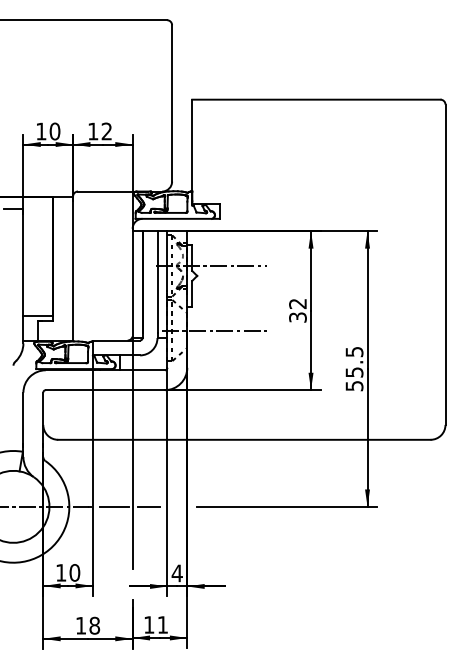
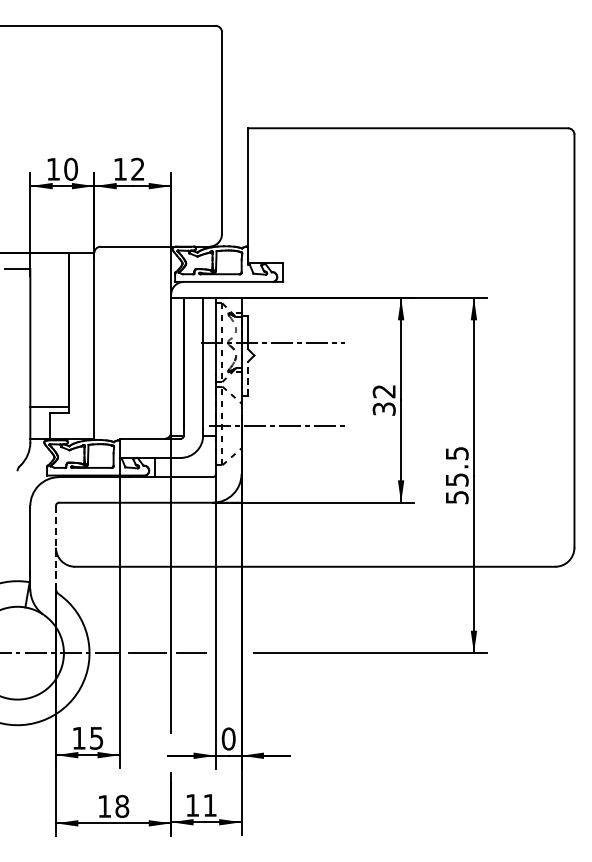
line: (191, 293) -> (247, 378), solid -> dashed
line: (42, 424) -> (55, 547), solid -> dashed
text: (74, 572) -> (96, 737), 10 -> 15
text: (177, 573) -> (228, 738), 4 -> 0

